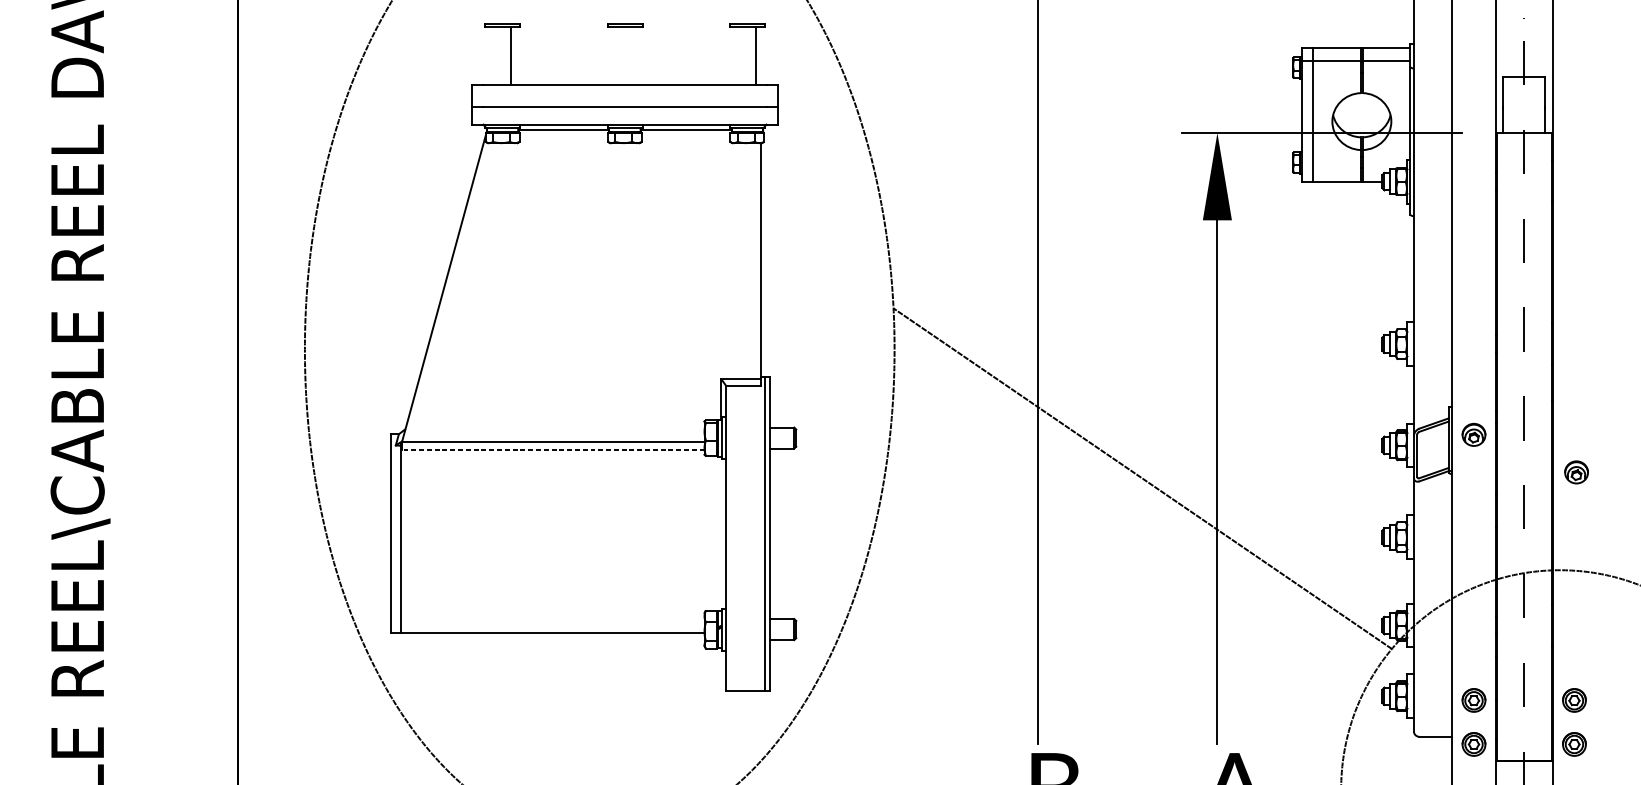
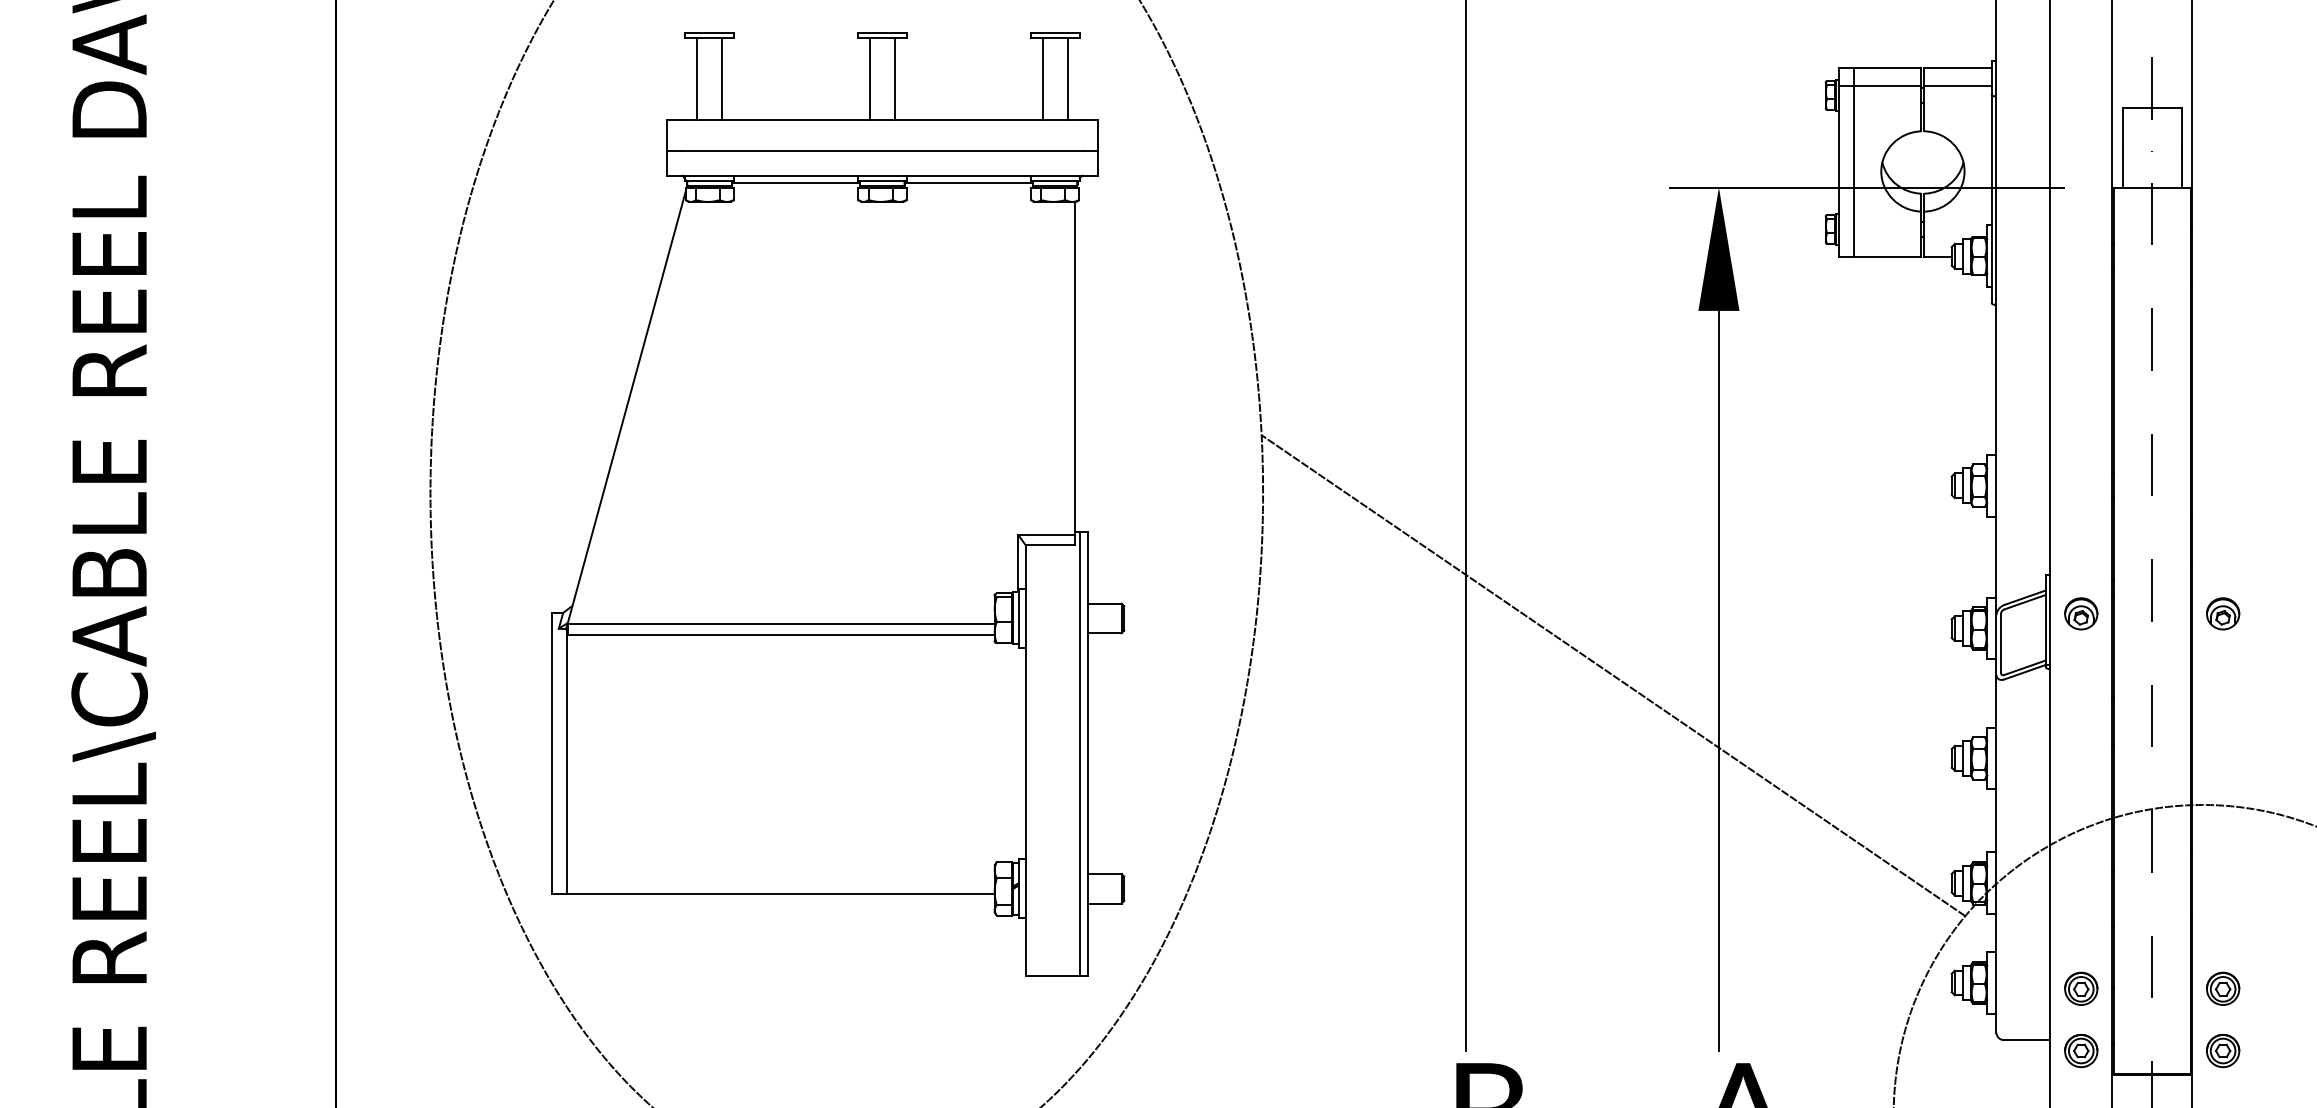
line: (494, 55) -> (697, 78), added
line: (616, 55) -> (870, 78), added
line: (633, 55) -> (894, 78), added
line: (738, 55) -> (1042, 78), added
line: (553, 449) -> (781, 634), dashed -> solid
part: (1576, 472) -> (2223, 613), moved

